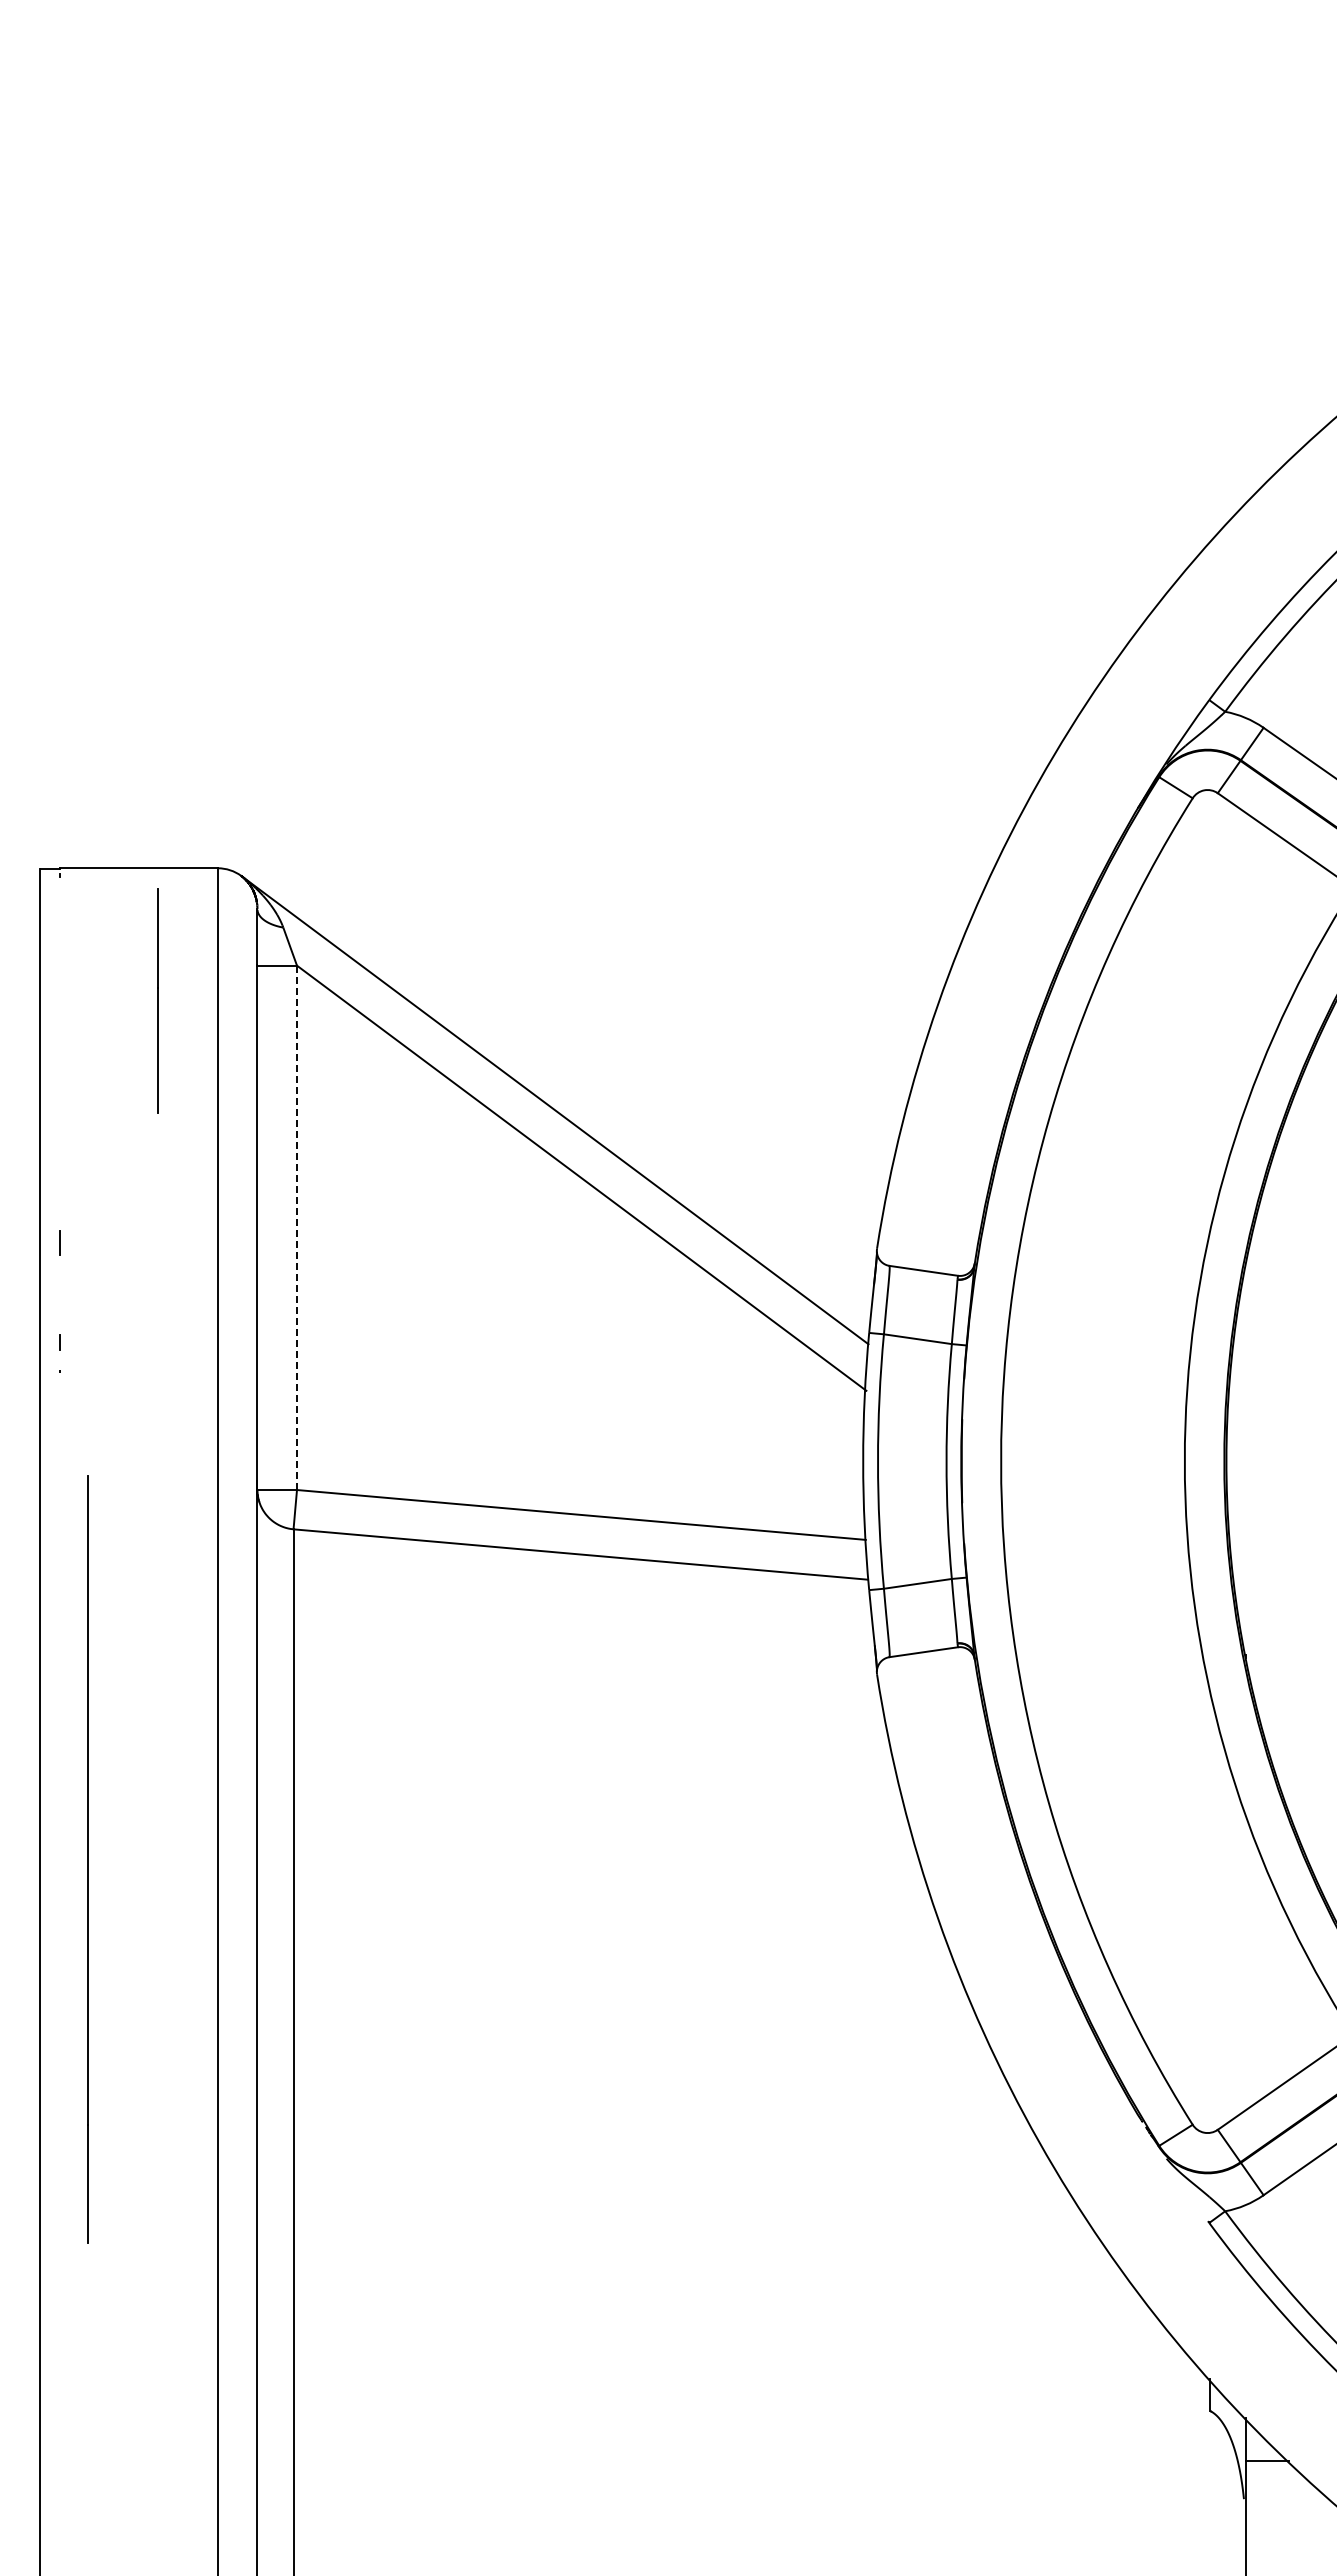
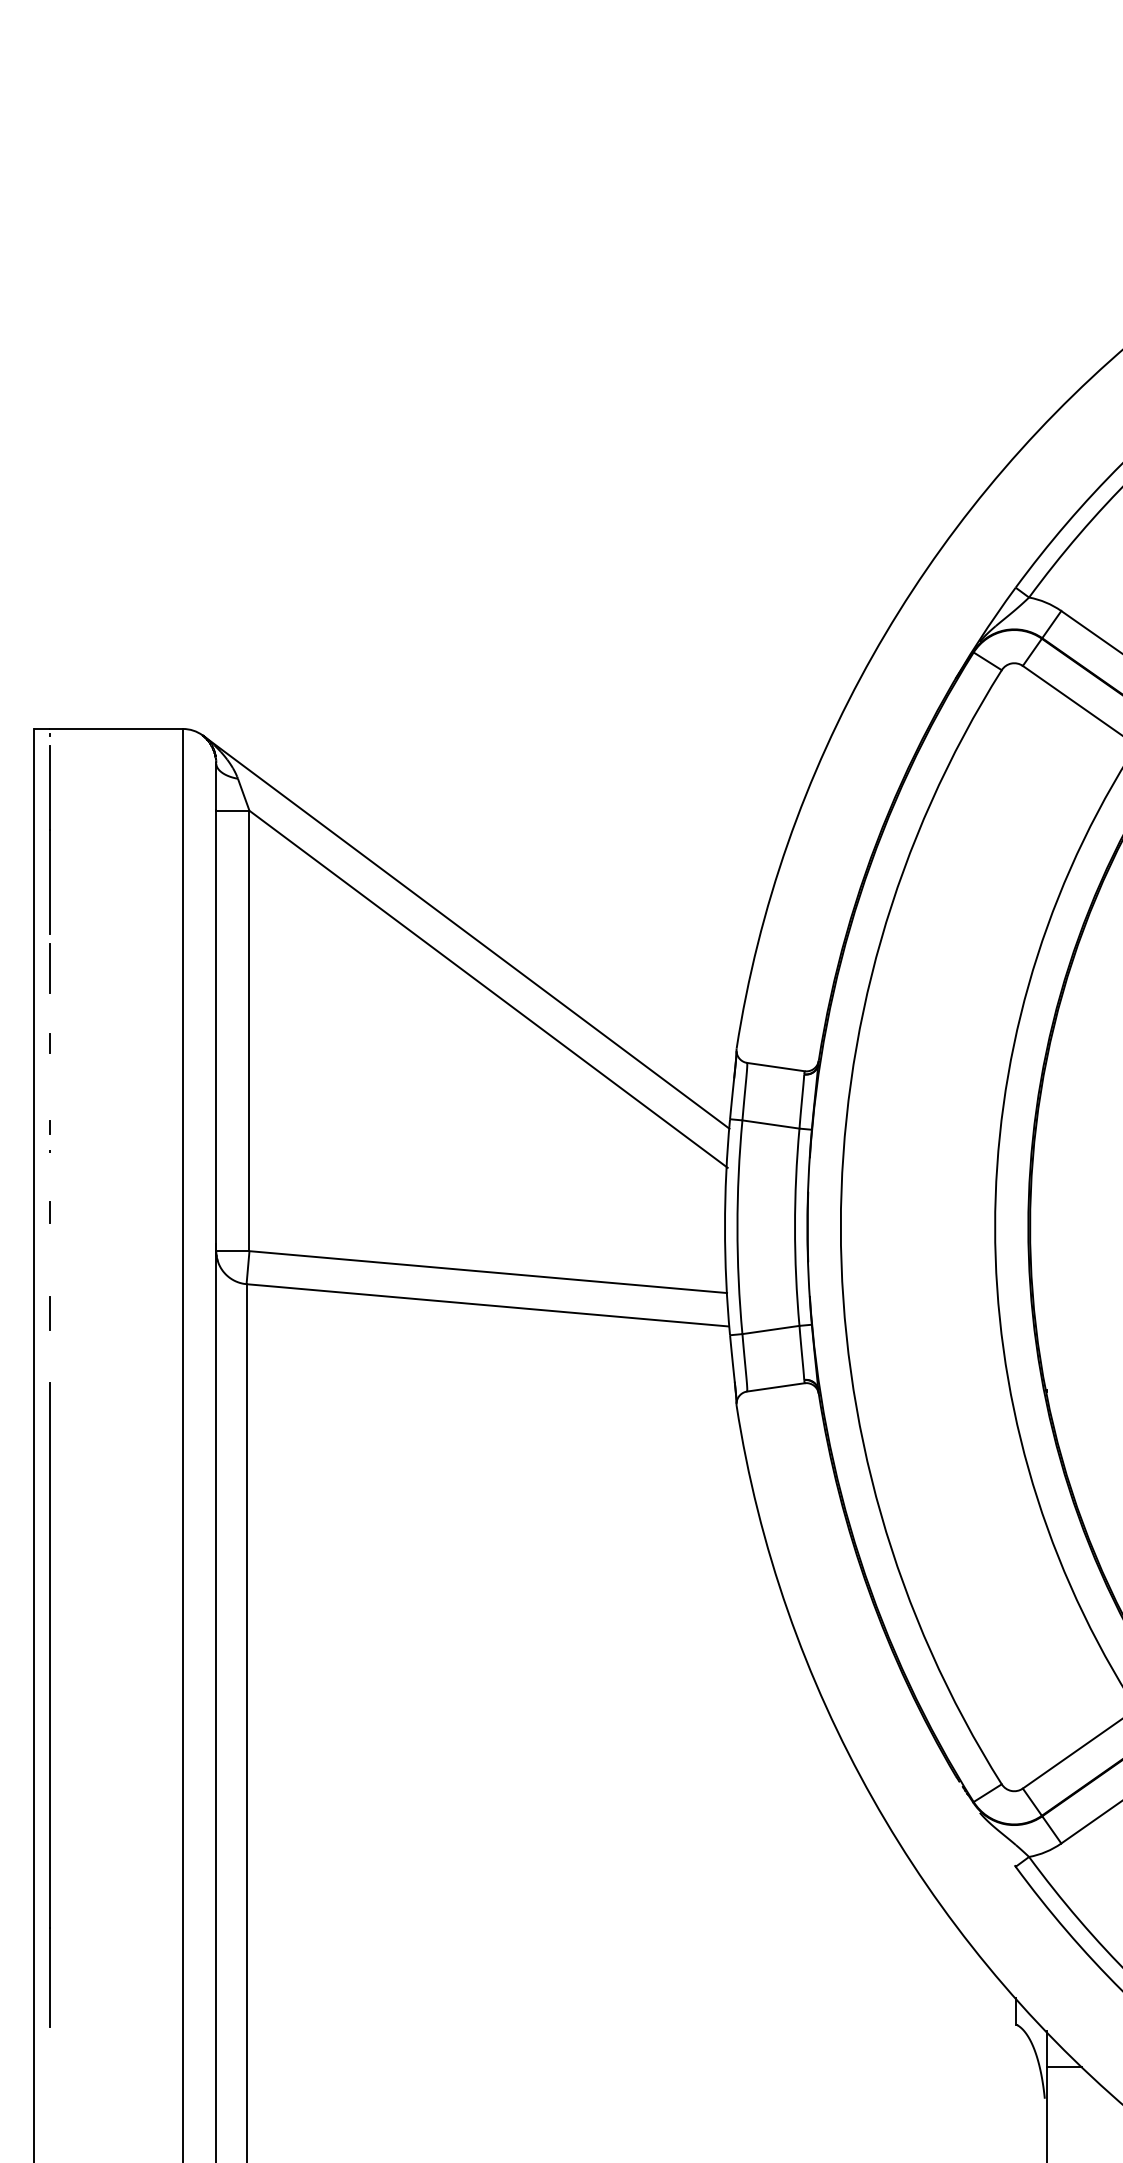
line: (157, 1000) -> (50, 840), moved
line: (59, 1153) -> (50, 968), added
line: (297, 1228) -> (249, 1031), dashed -> solid
line: (59, 1444) -> (50, 1212), added
line: (59, 1564) -> (50, 1313), added
line: (87, 1859) -> (50, 1705), moved

